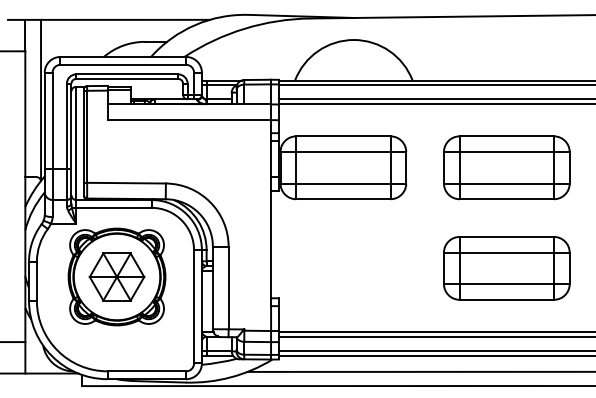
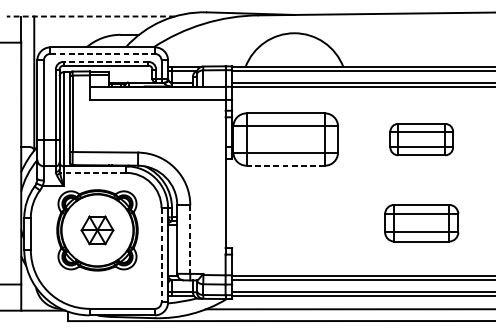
line: (108, 19) -> (90, 16), solid -> dashed
line: (123, 64) -> (102, 53), solid -> dashed
line: (126, 74) -> (105, 61), solid -> dashed
part: (506, 167) -> (421, 139), size x0.6
line: (342, 199) -> (285, 165), solid -> dashed
line: (111, 207) -> (92, 172), solid -> dashed
part: (506, 268) -> (421, 223), size x0.7
part: (116, 276) -> (97, 229), size x0.7
line: (228, 288) -> (190, 239), solid -> dashed
line: (194, 306) -> (161, 254), solid -> dashed

